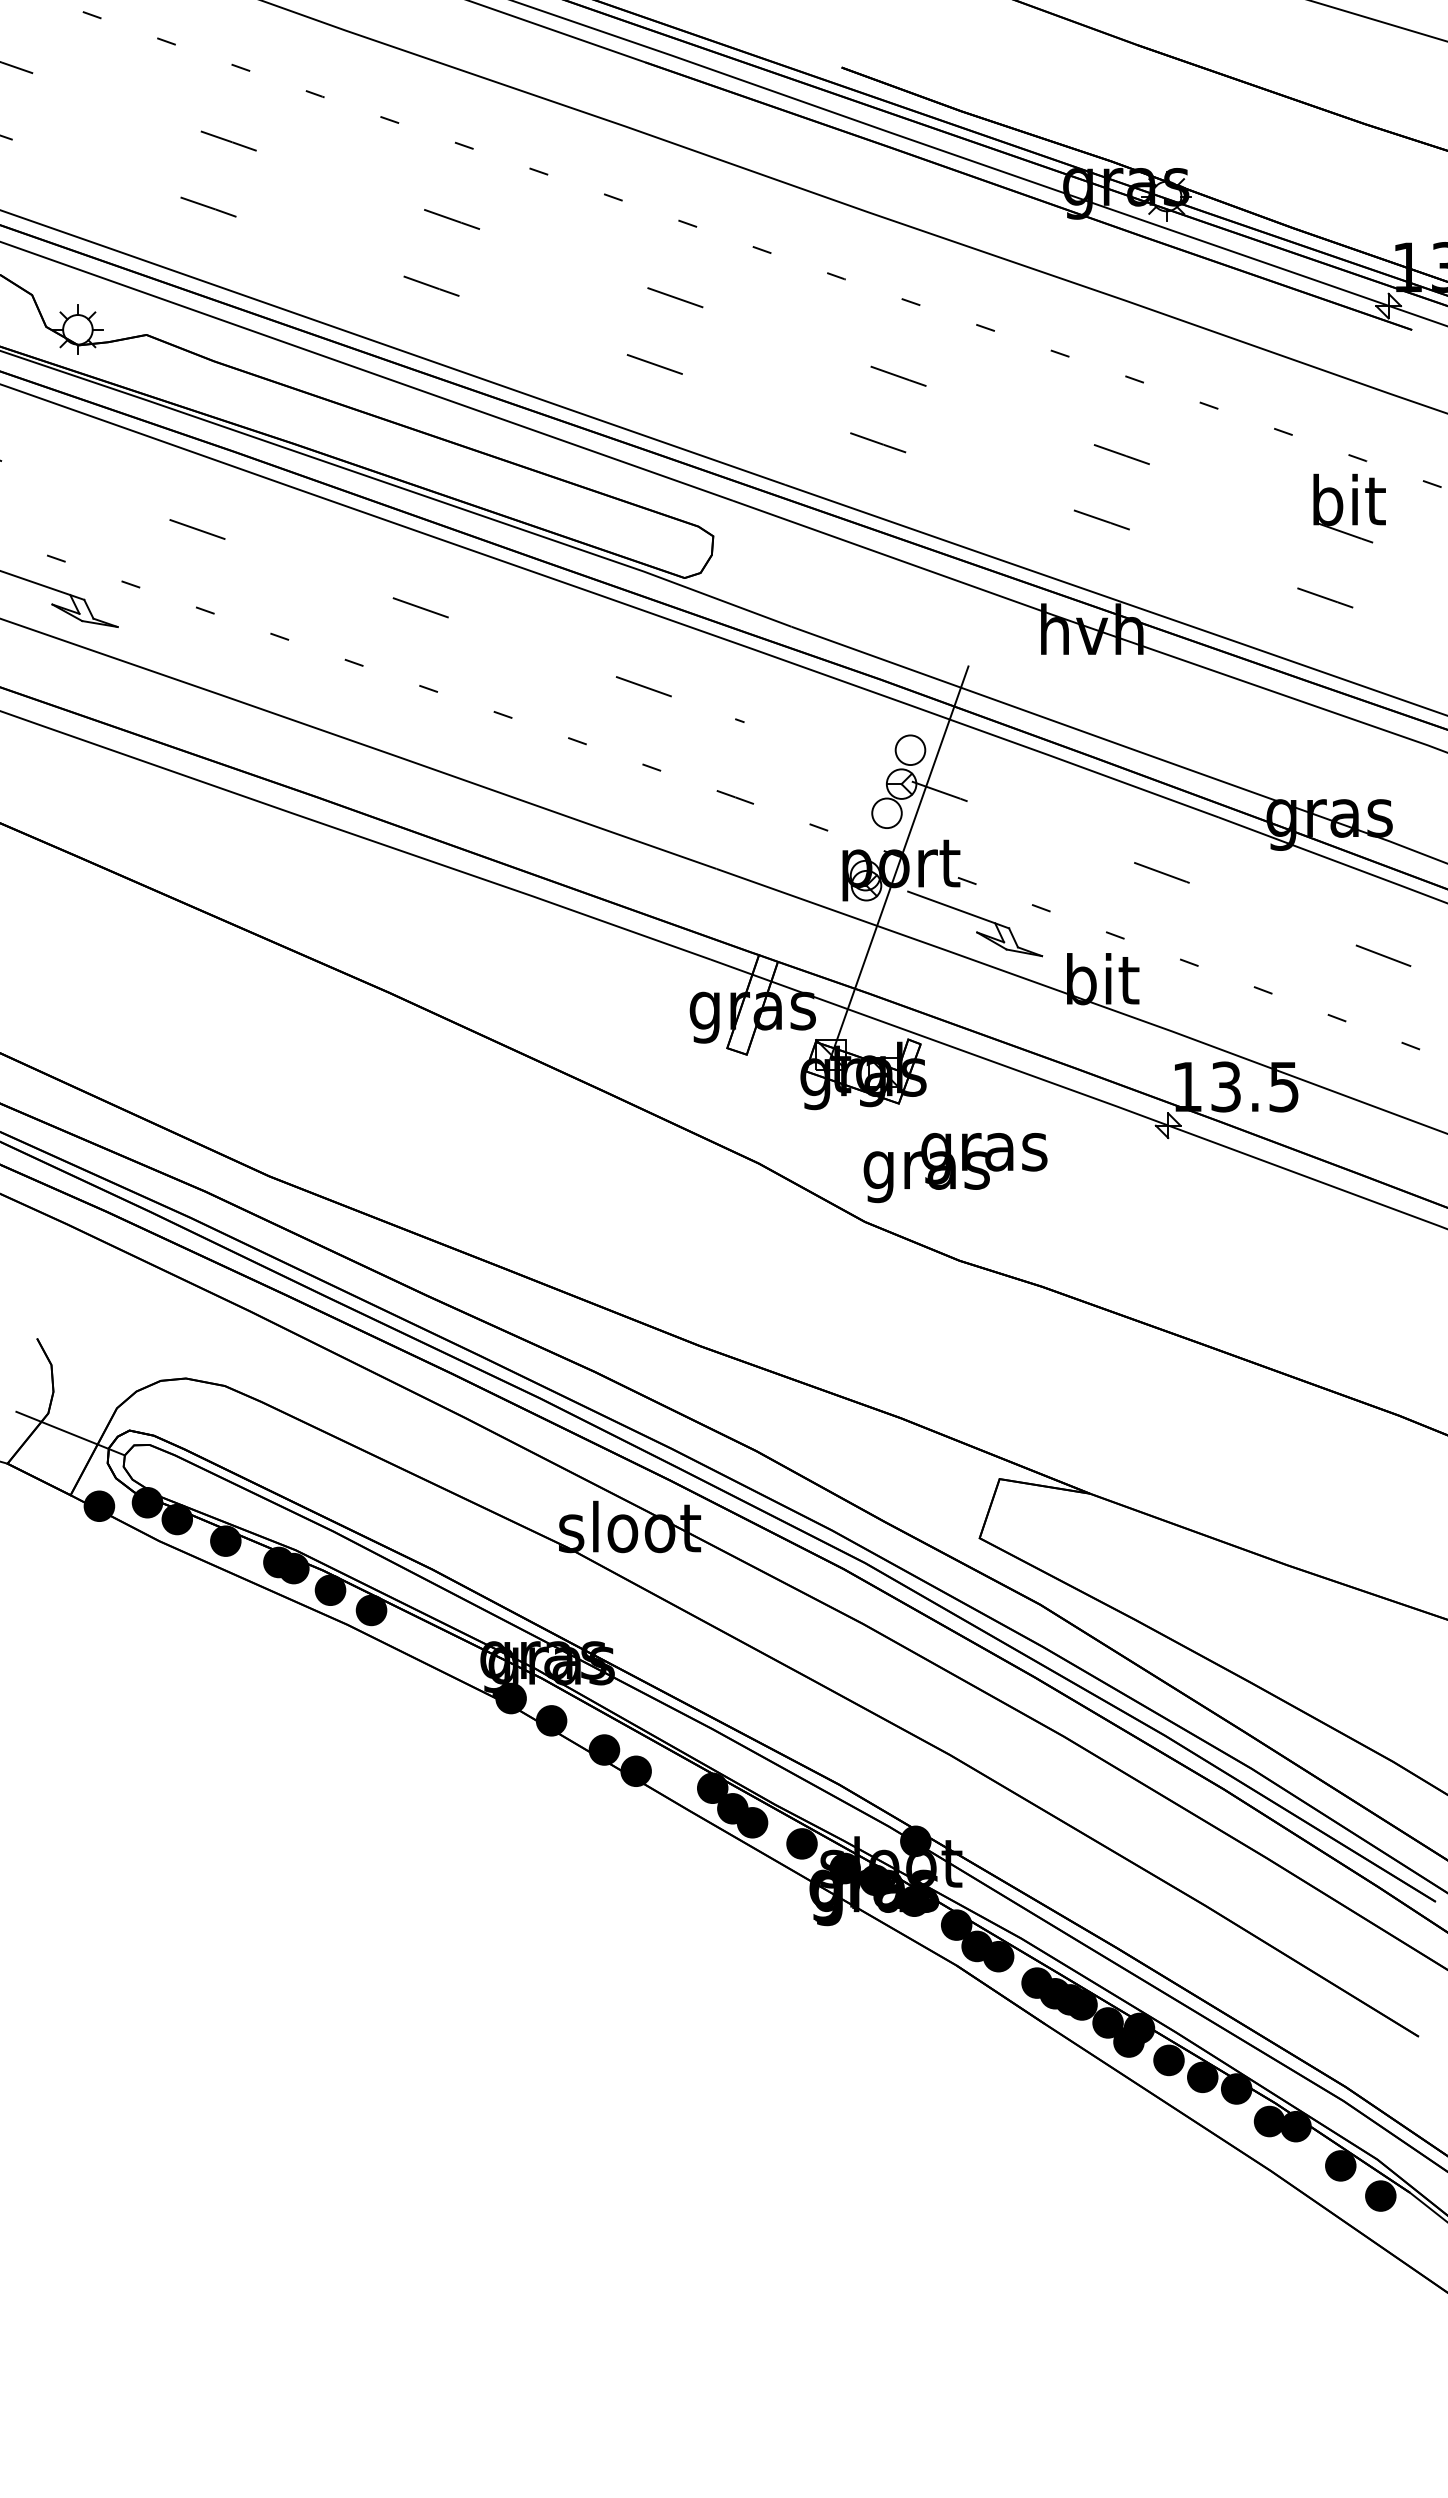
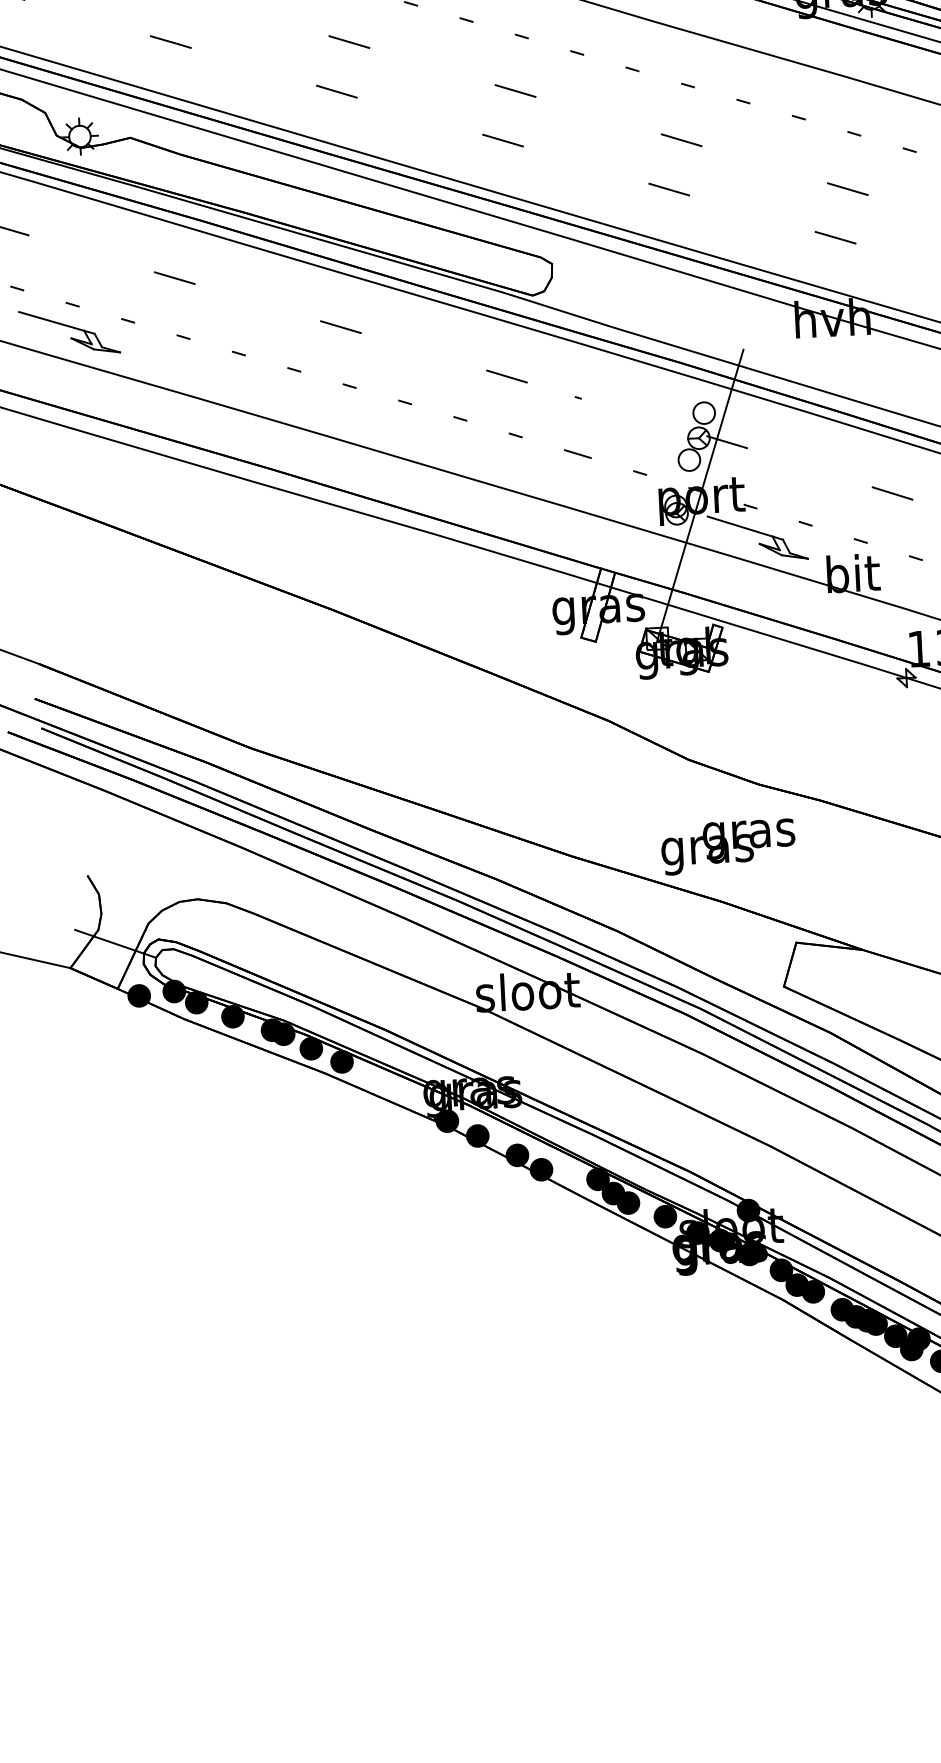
text: (955, 1168) -> (728, 847), moved

